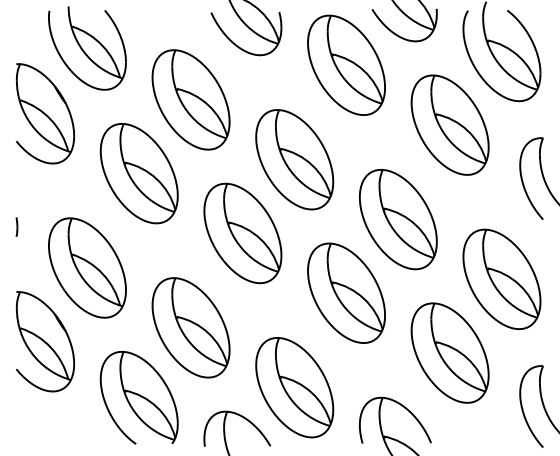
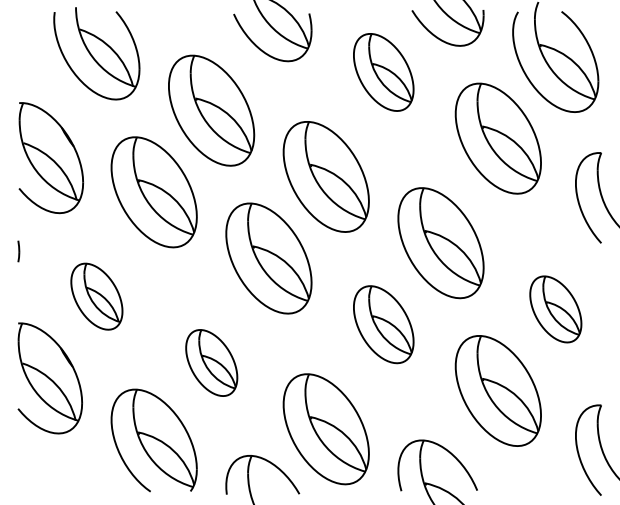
part: (346, 65) -> (383, 72), size x0.7
part: (45, 114) -> (51, 158), moved
part: (87, 267) -> (96, 296), size x0.6
part: (501, 279) -> (555, 309), size x0.6
part: (346, 293) -> (383, 324), size x0.7
part: (191, 327) -> (211, 362), size x0.6

